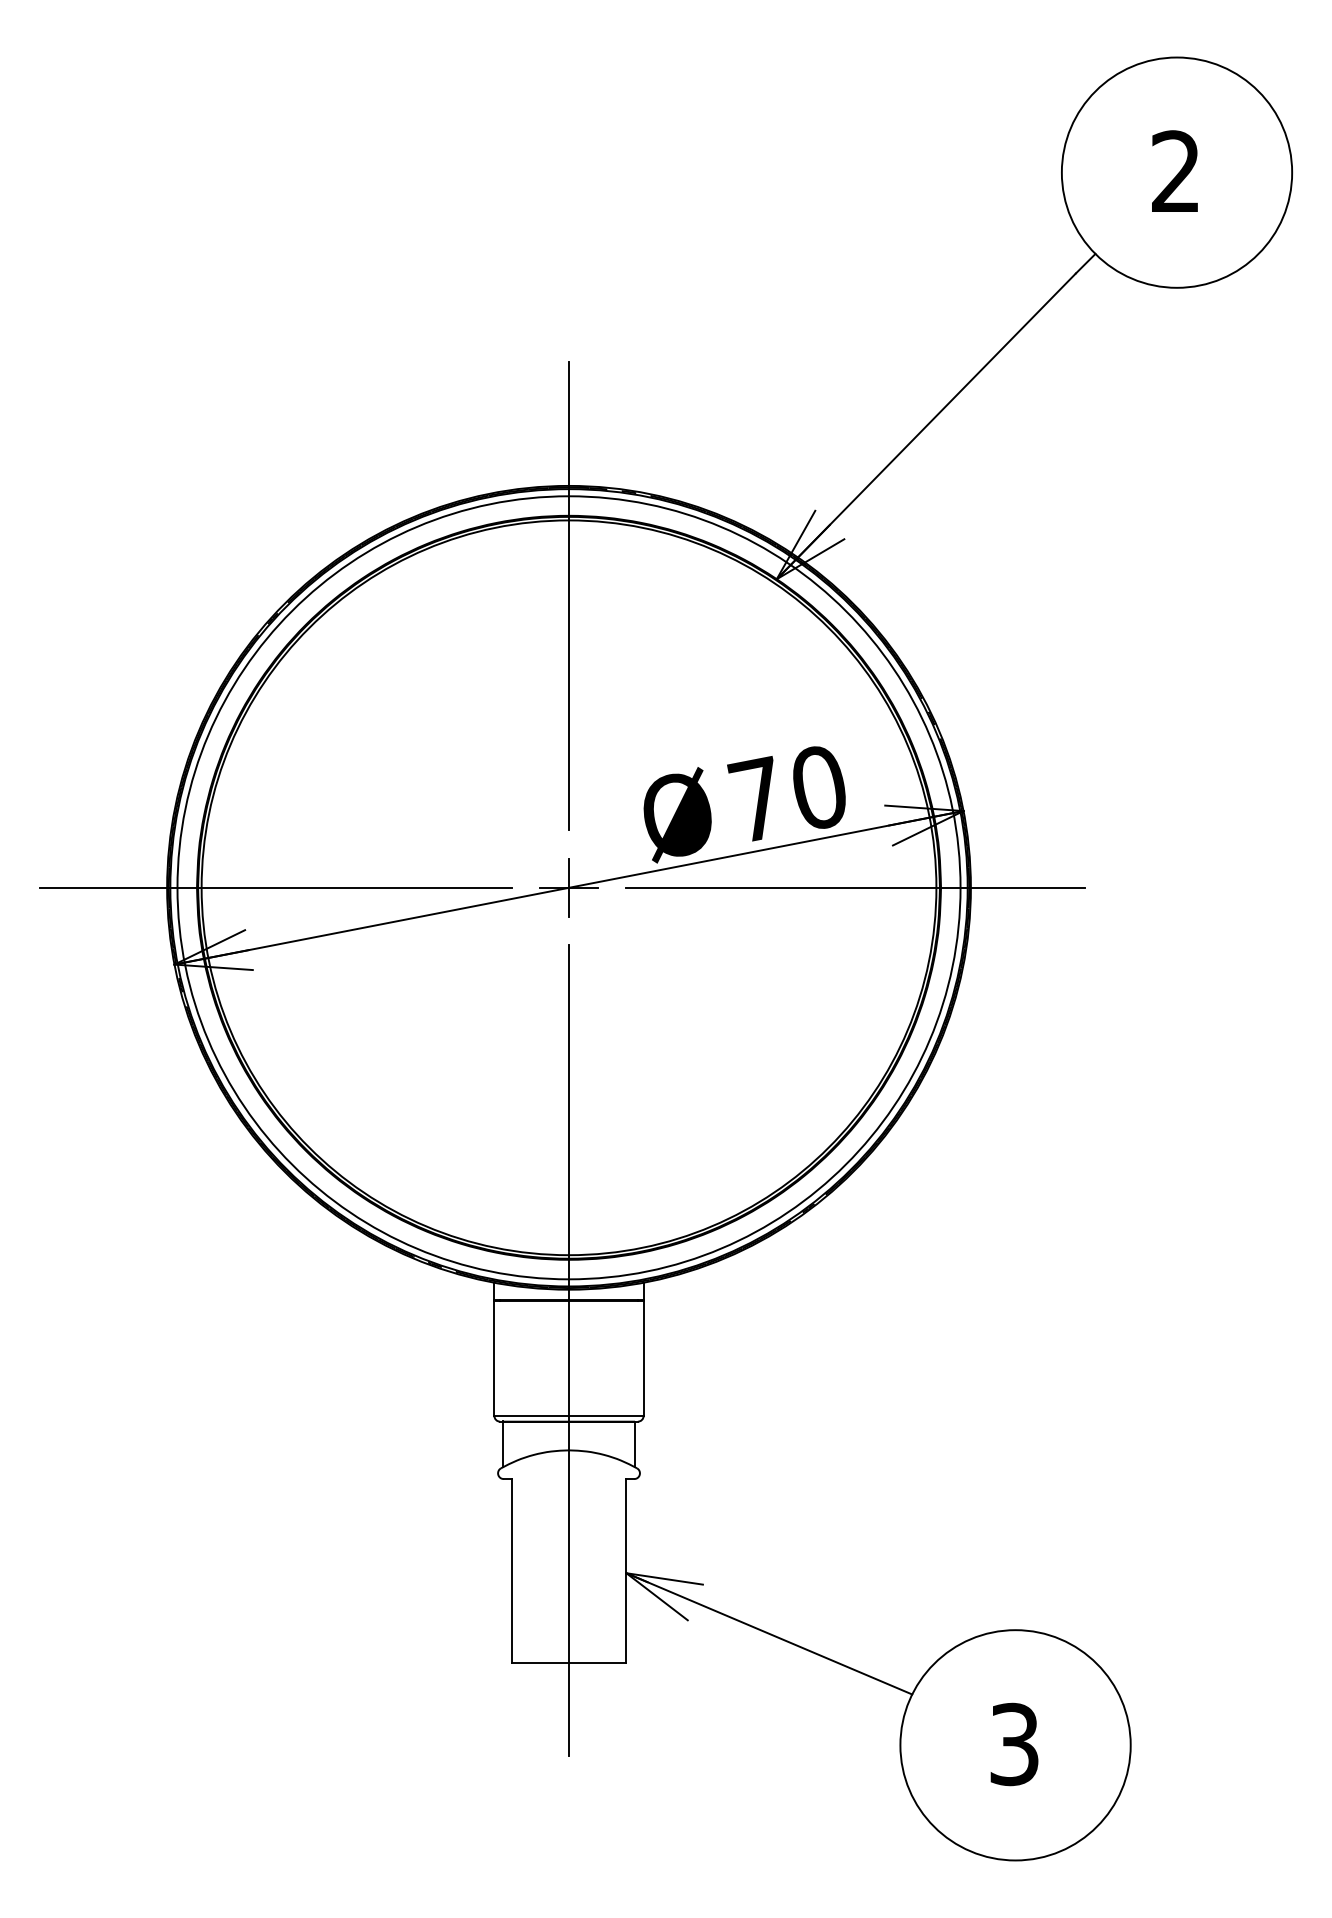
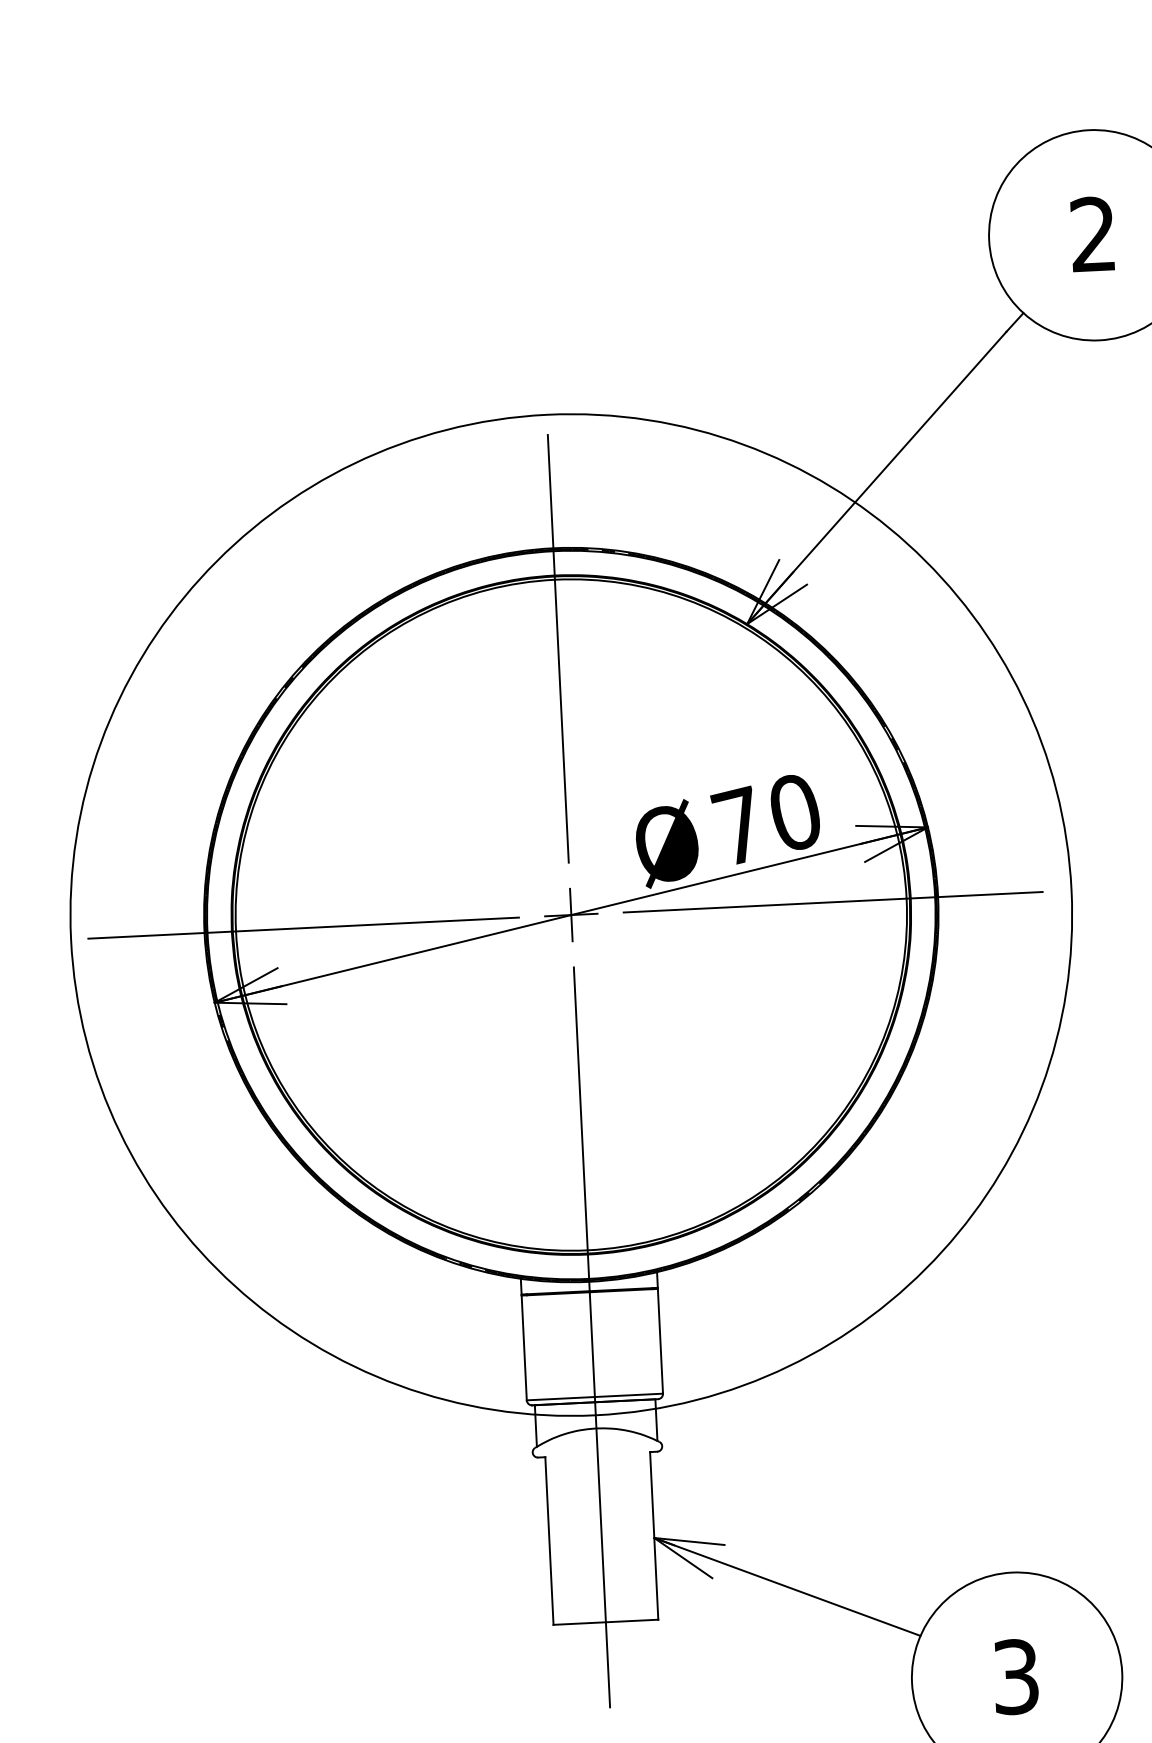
circle: (568, 887) -> (570, 914), size x1.4

